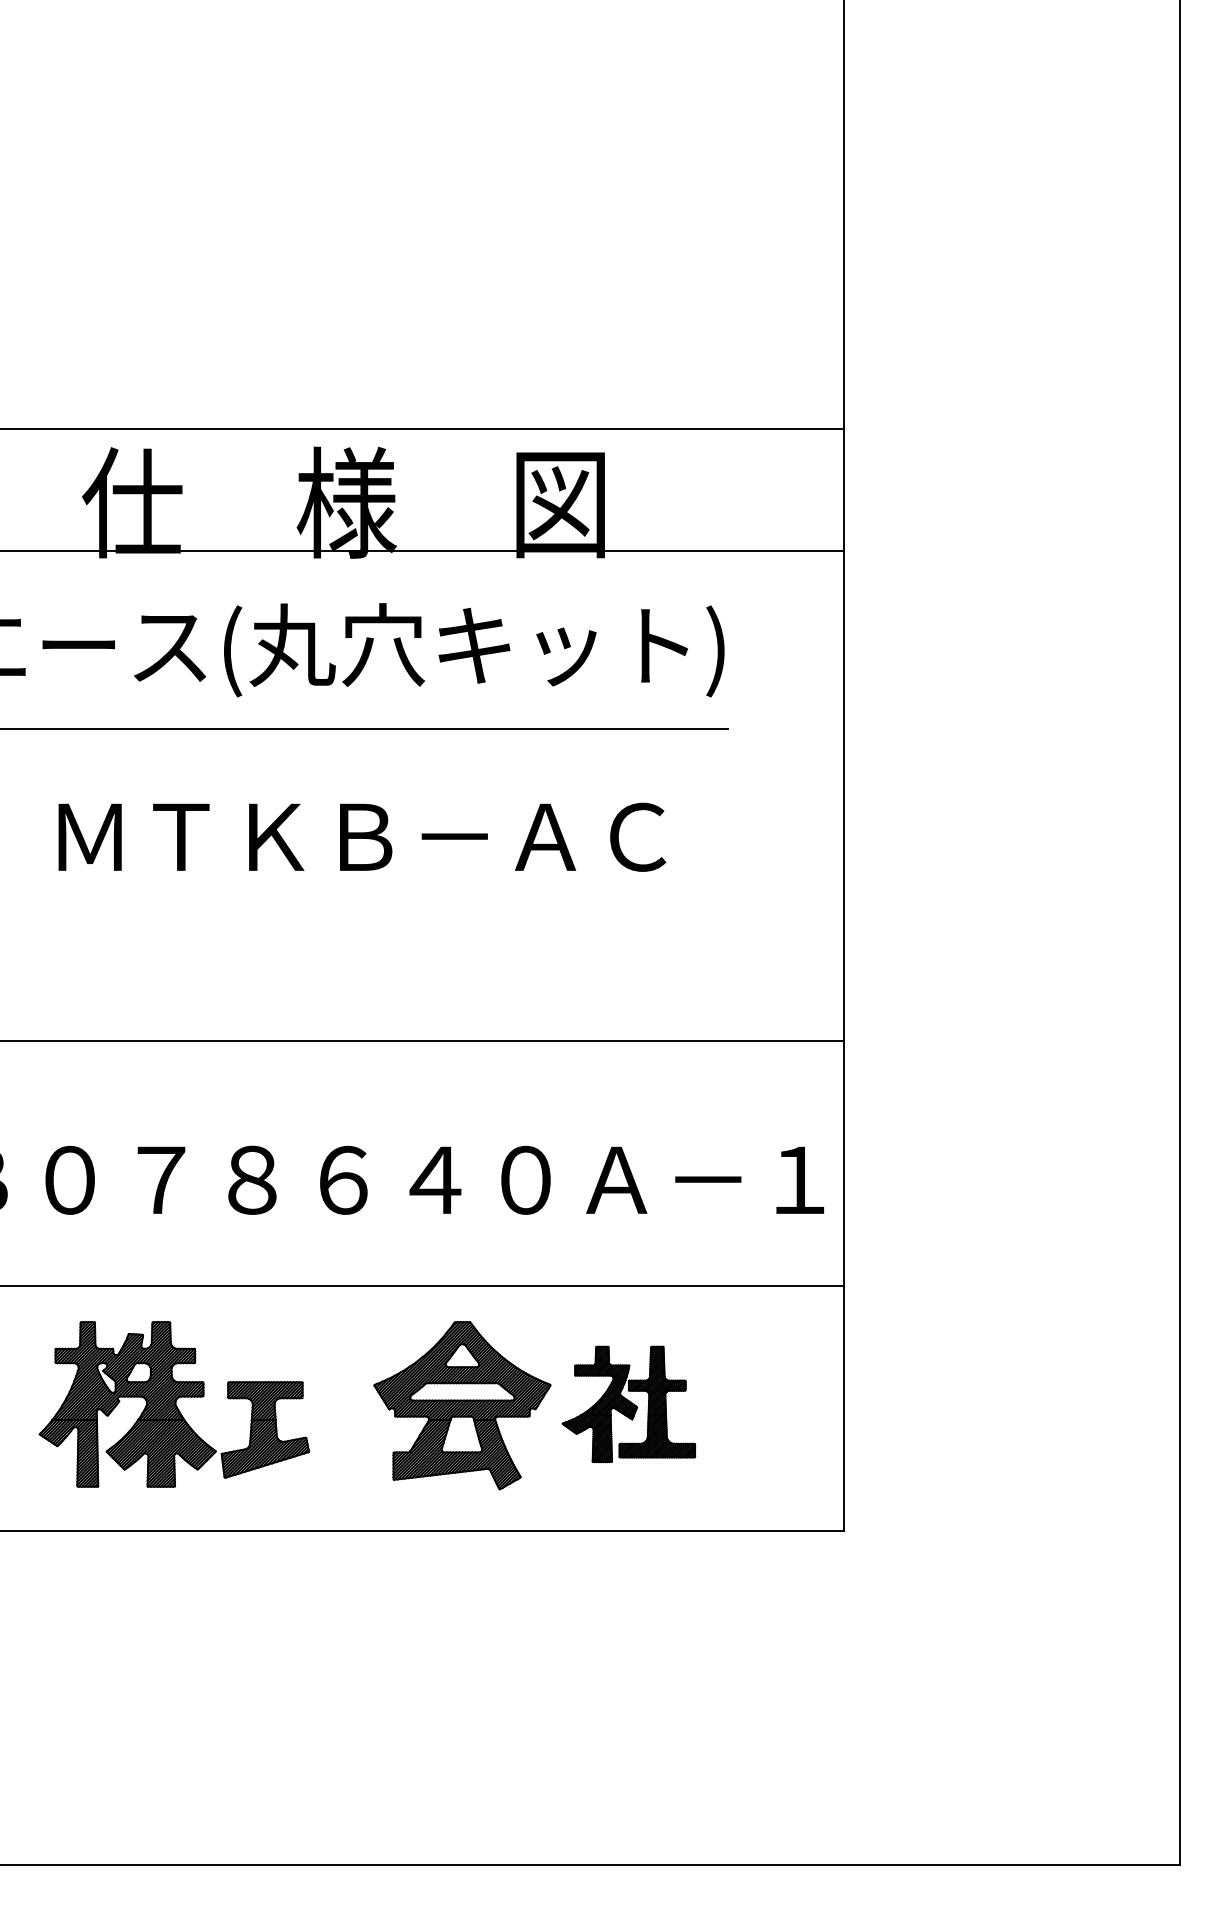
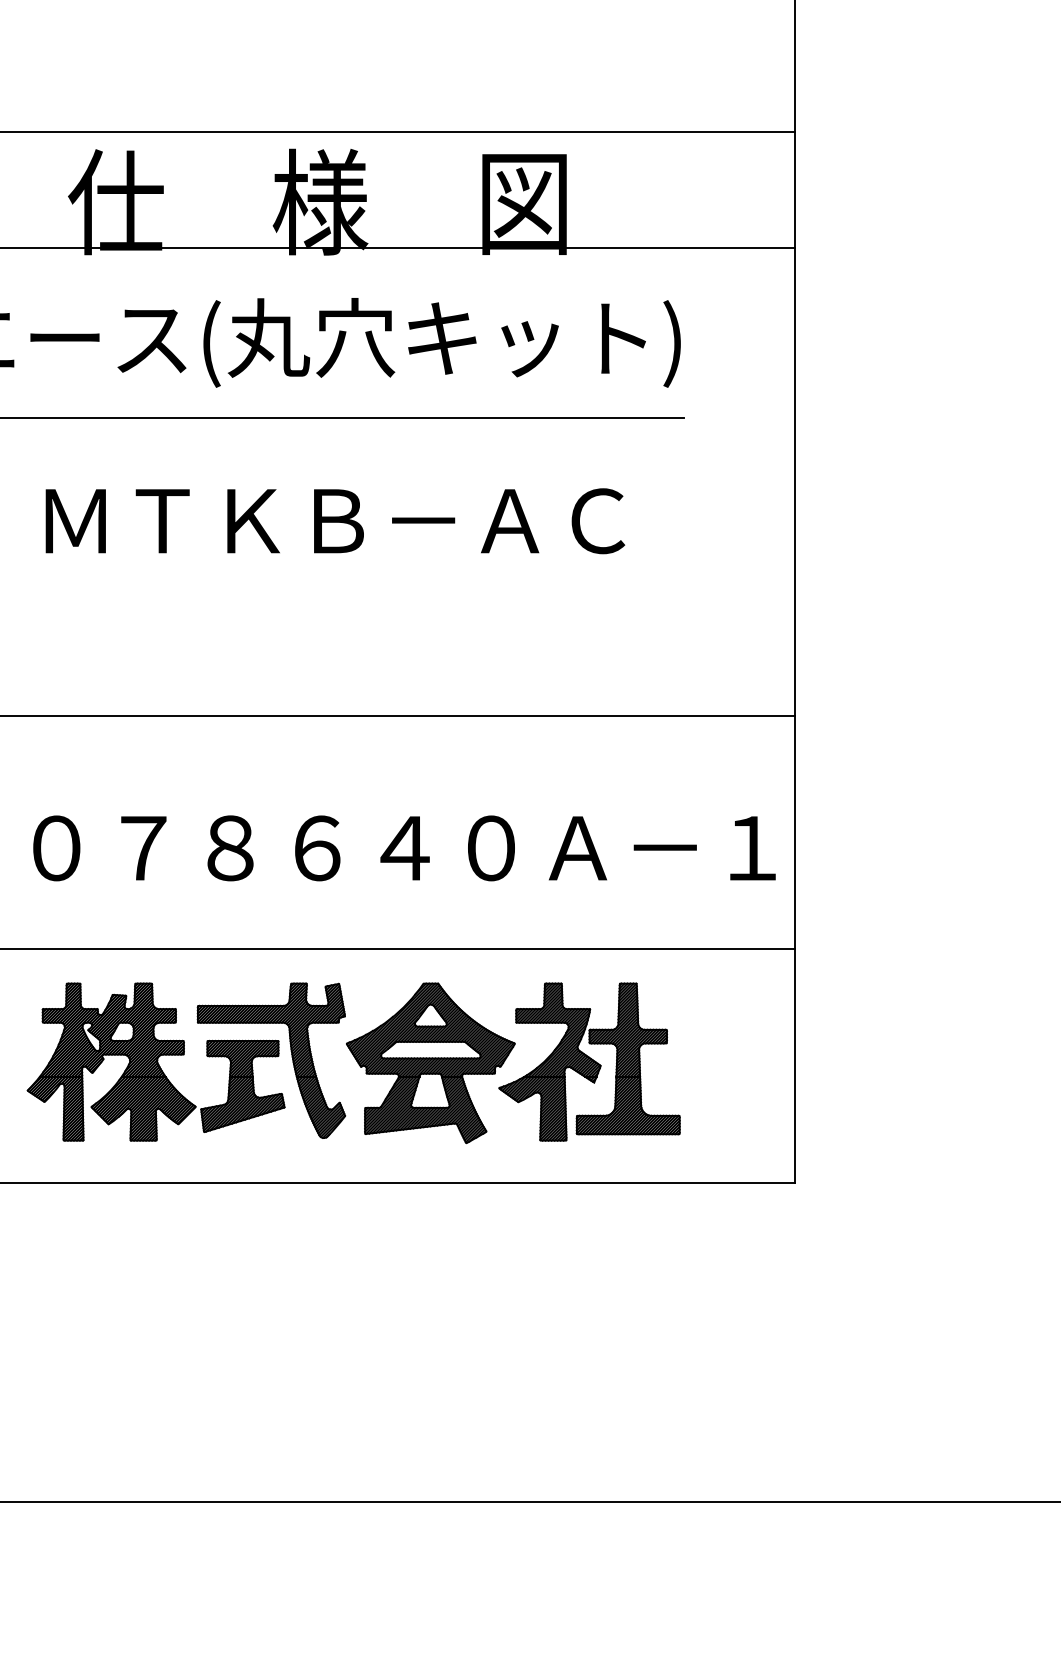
part: (316, 1399) -> (291, 1057), added
part: (628, 1404) -> (589, 1062), size x1.43

